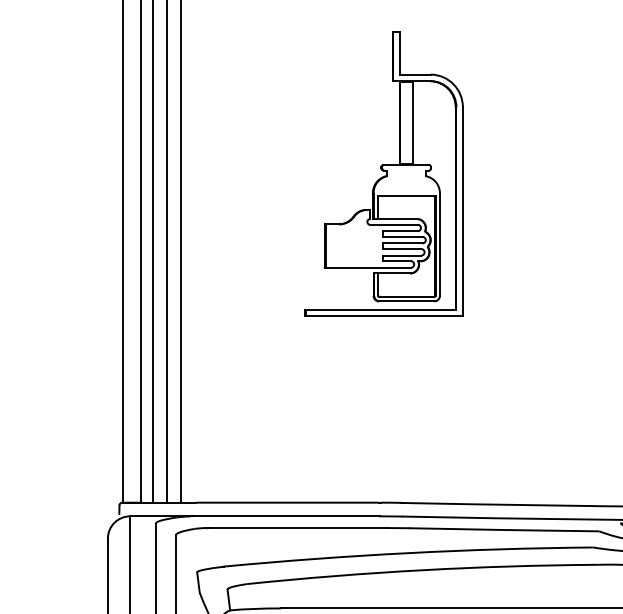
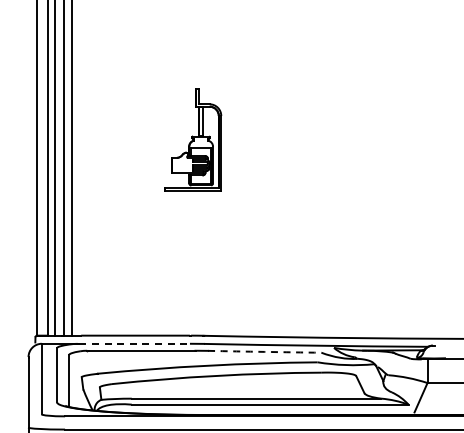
part: (382, 173) -> (192, 139), size x0.6
line: (287, 515) -> (135, 343), solid -> dashed
arc: (503, 529) -> (264, 351), solid -> dashed

